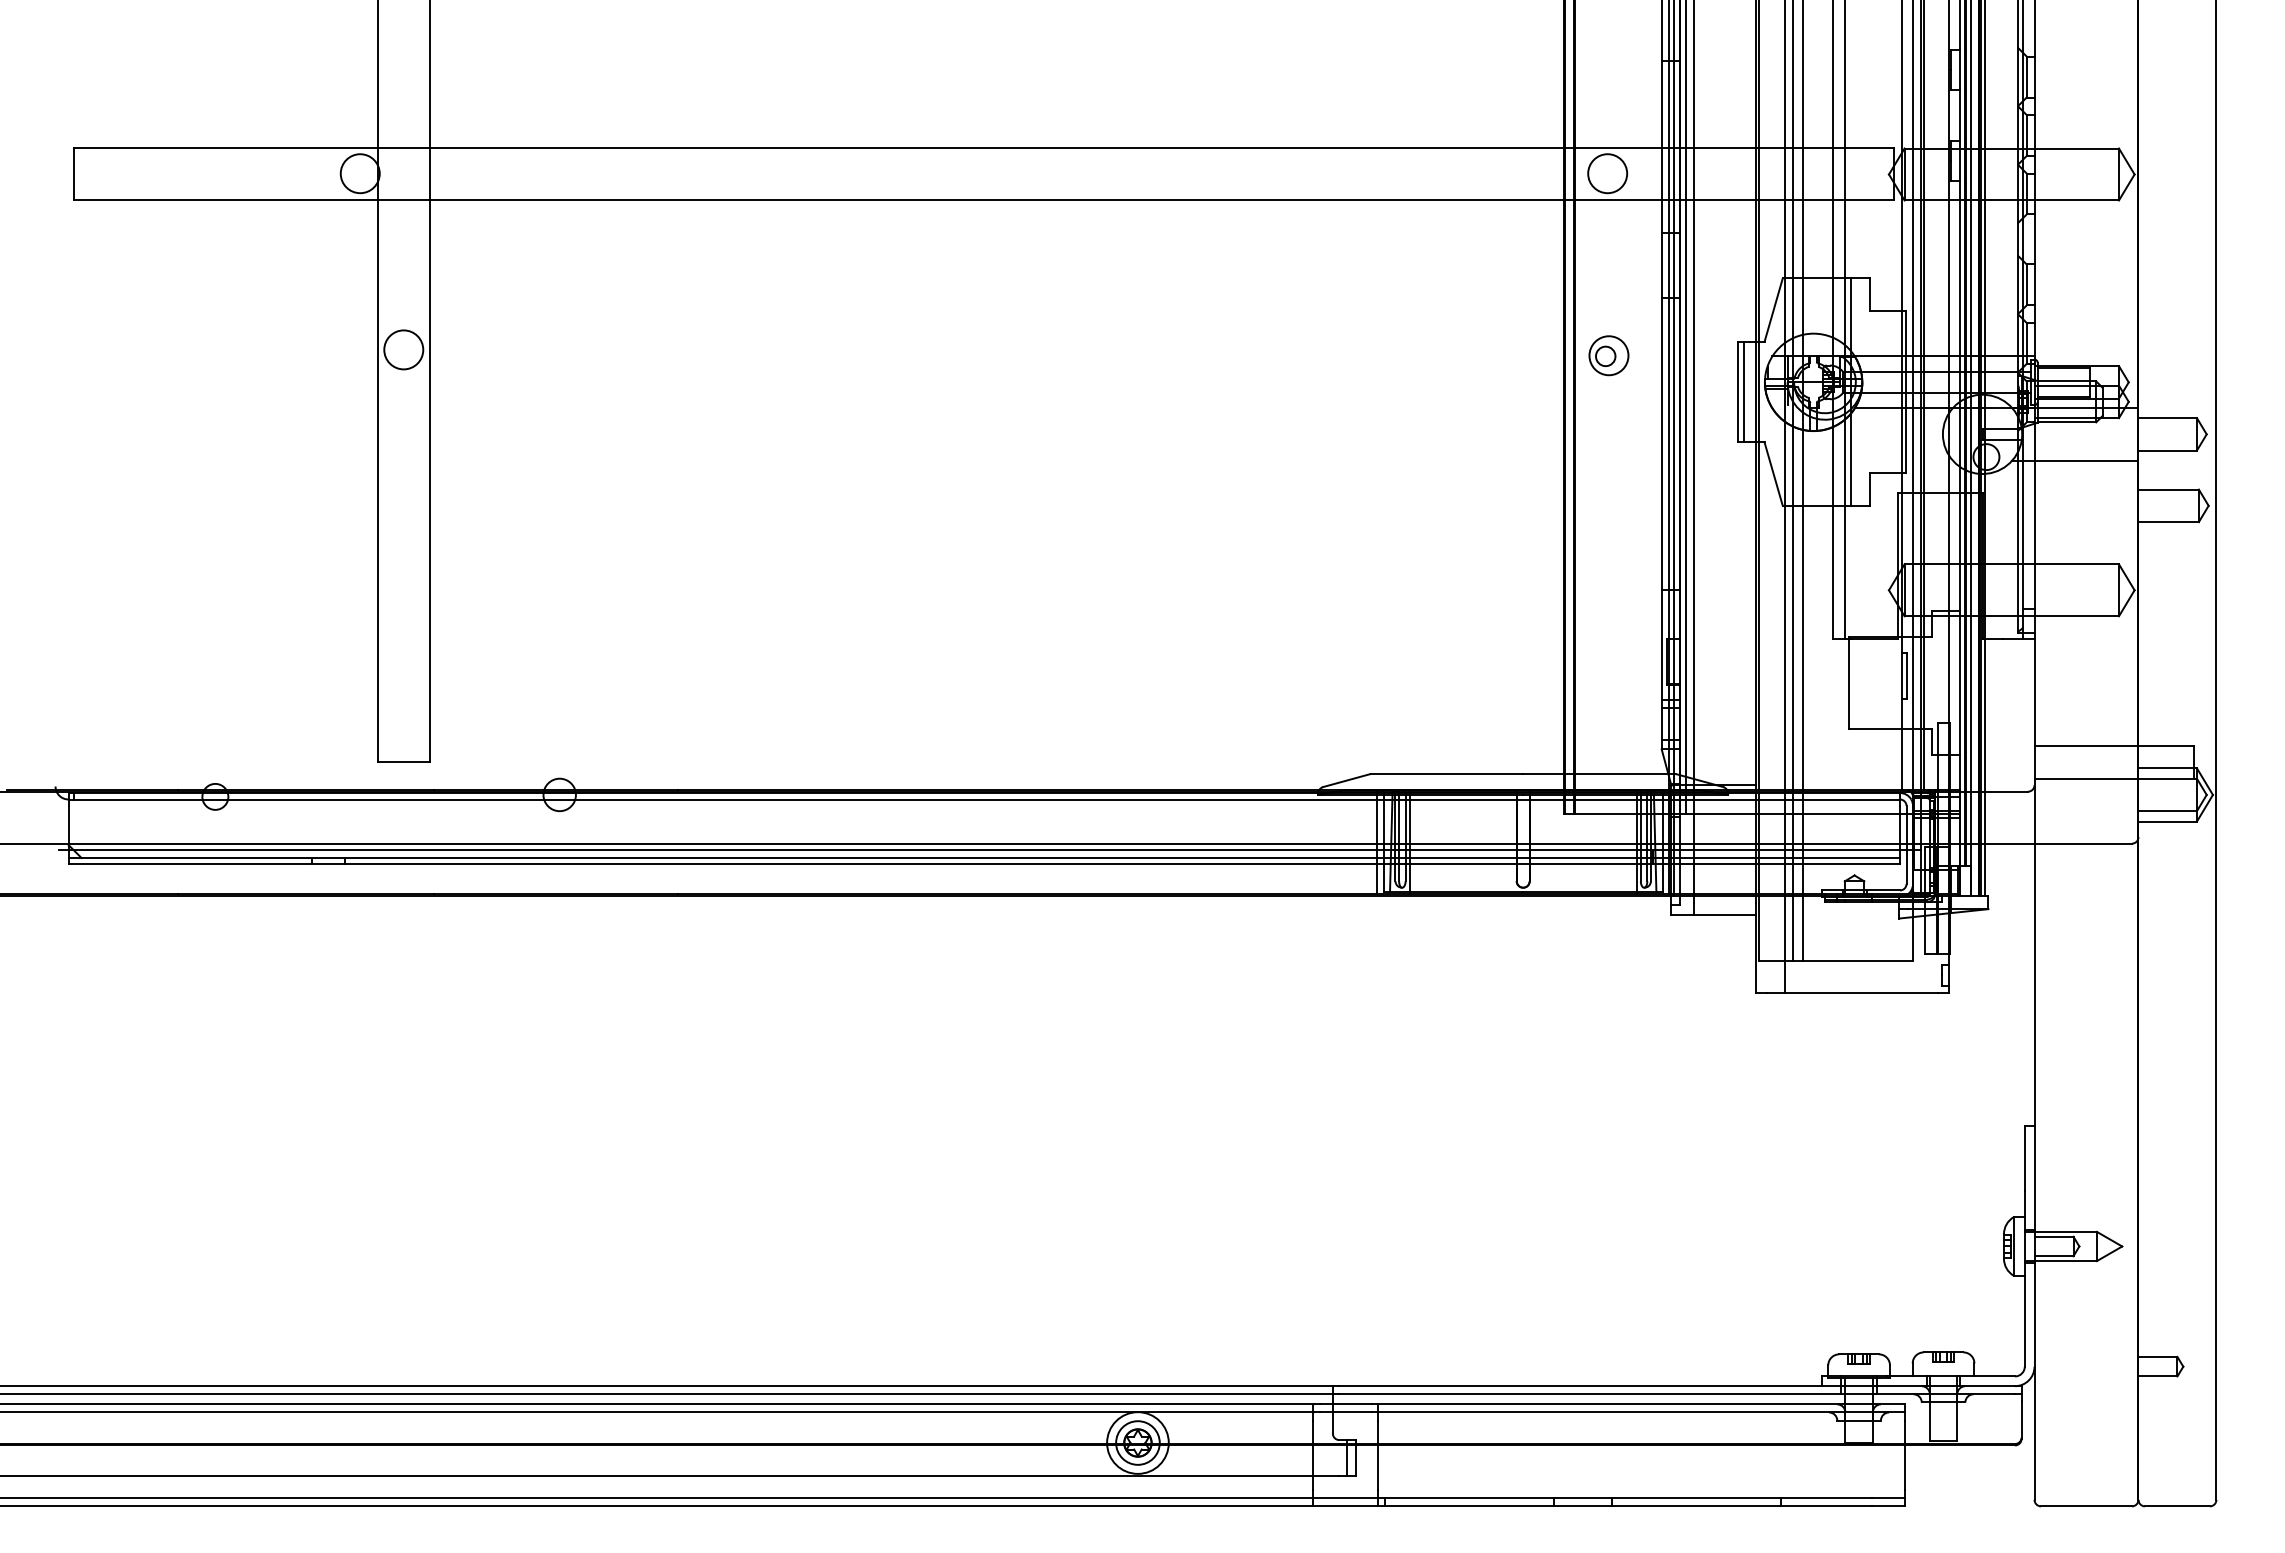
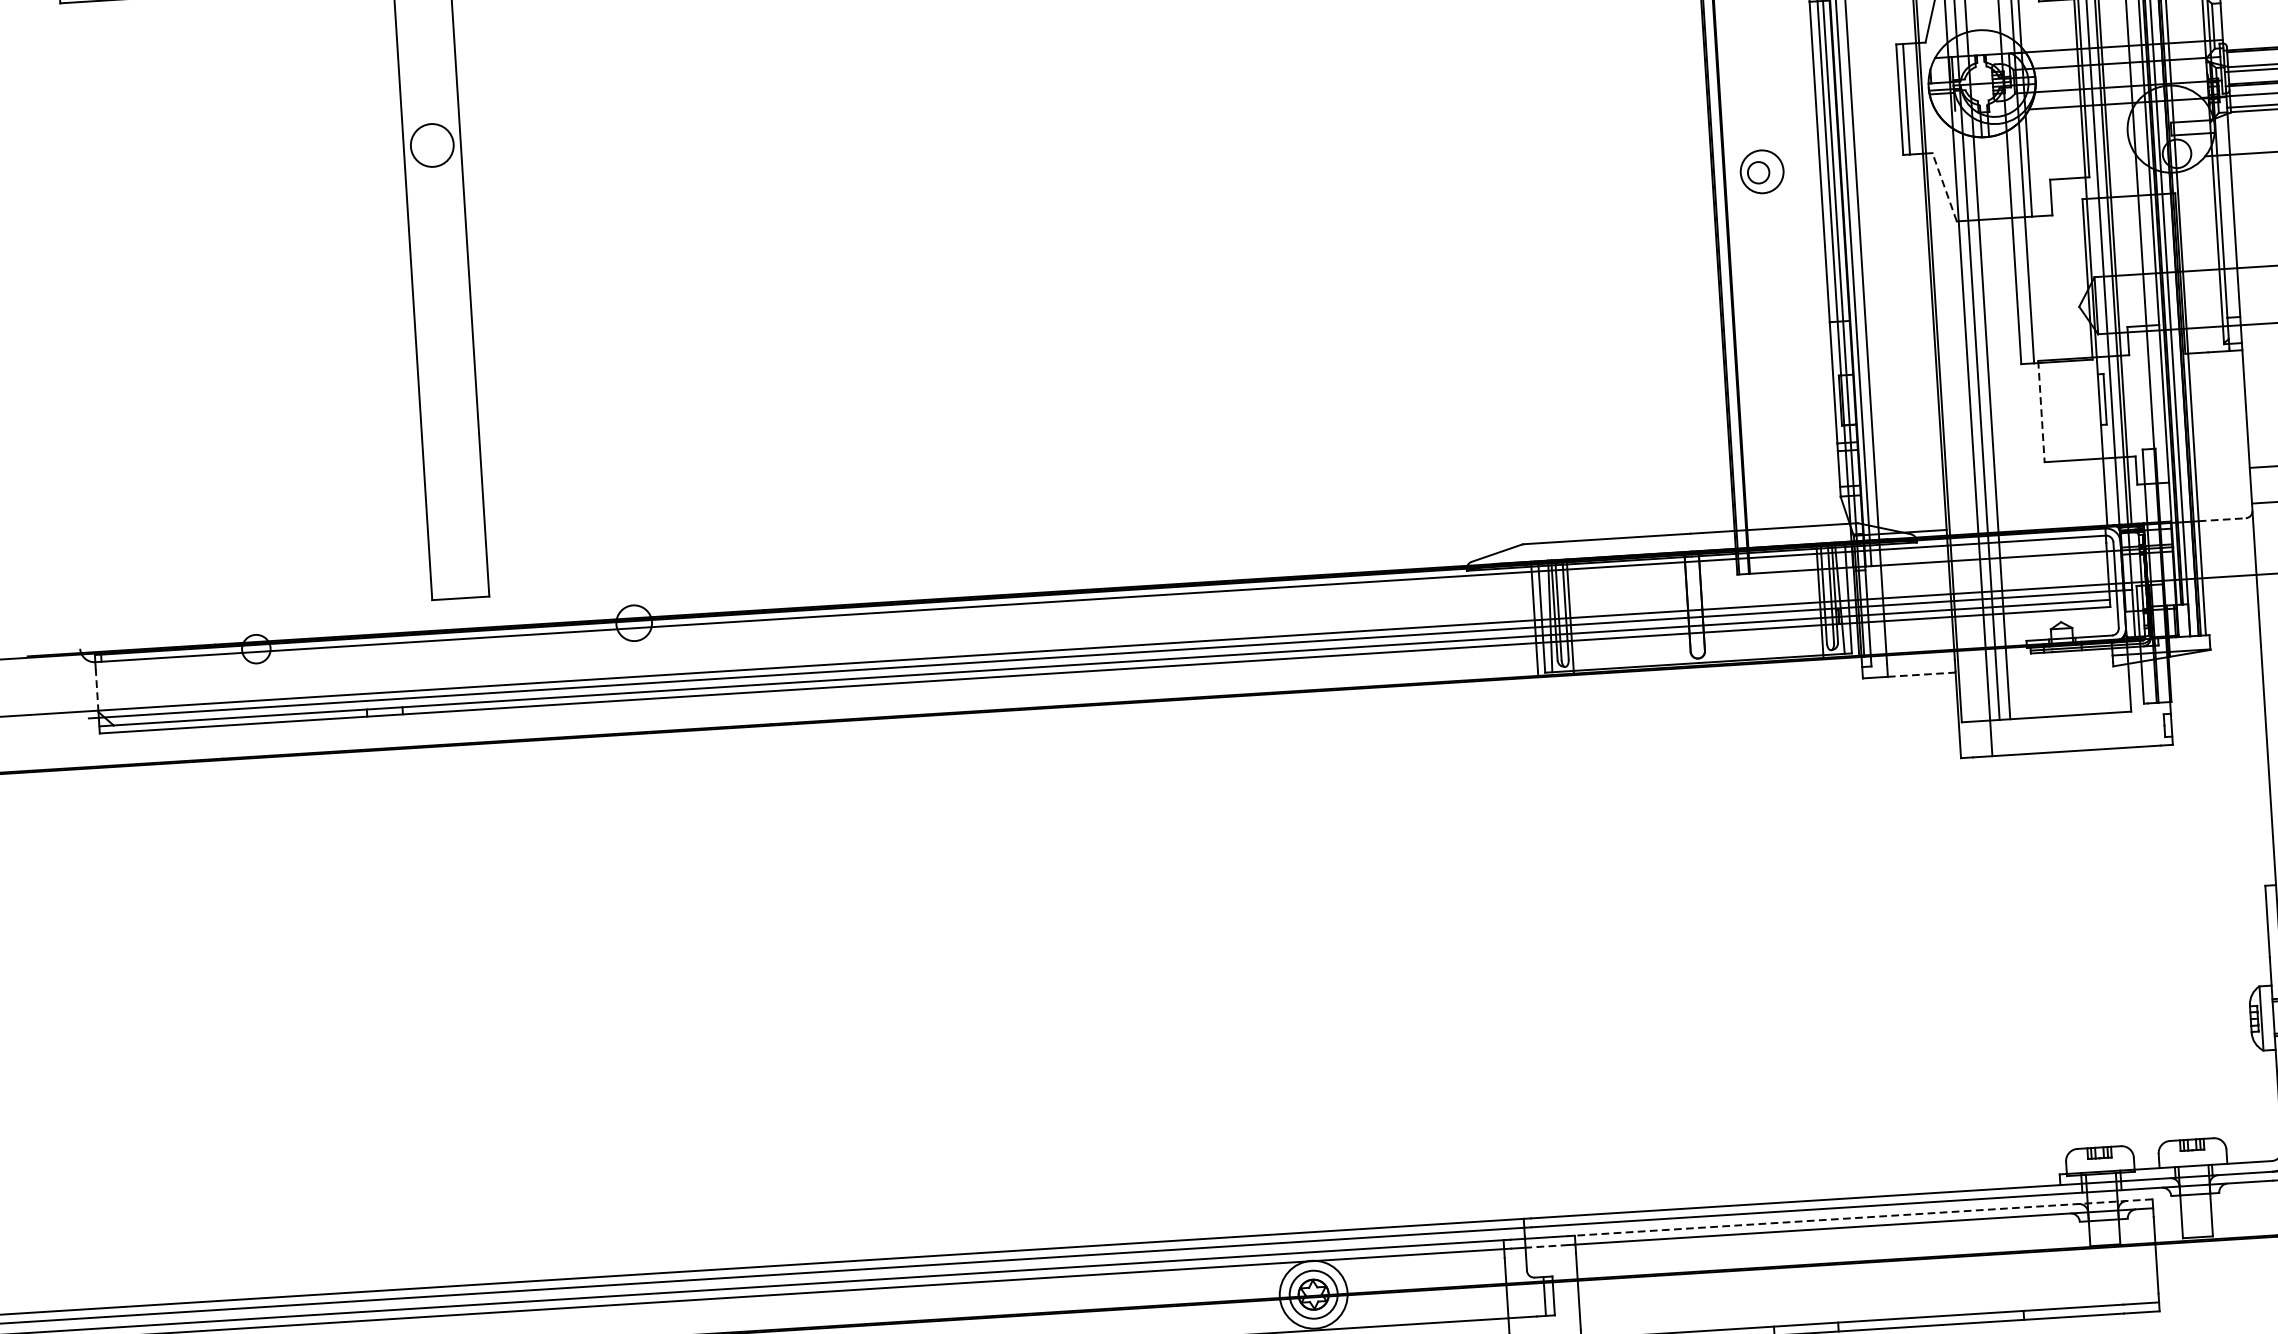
part: (1608, 355) -> (1761, 171), moved
line: (1773, 474) -> (1944, 187), solid -> dashed
line: (1848, 683) -> (2041, 411), solid -> dashed
line: (2007, 791) -> (2223, 519), solid -> dashed
line: (68, 824) -> (97, 689), solid -> dashed
line: (1725, 915) -> (1922, 675), solid -> dashed
line: (1641, 1404) -> (1863, 1217), solid -> dashed
line: (1351, 1412) -> (1546, 1246), solid -> dashed

